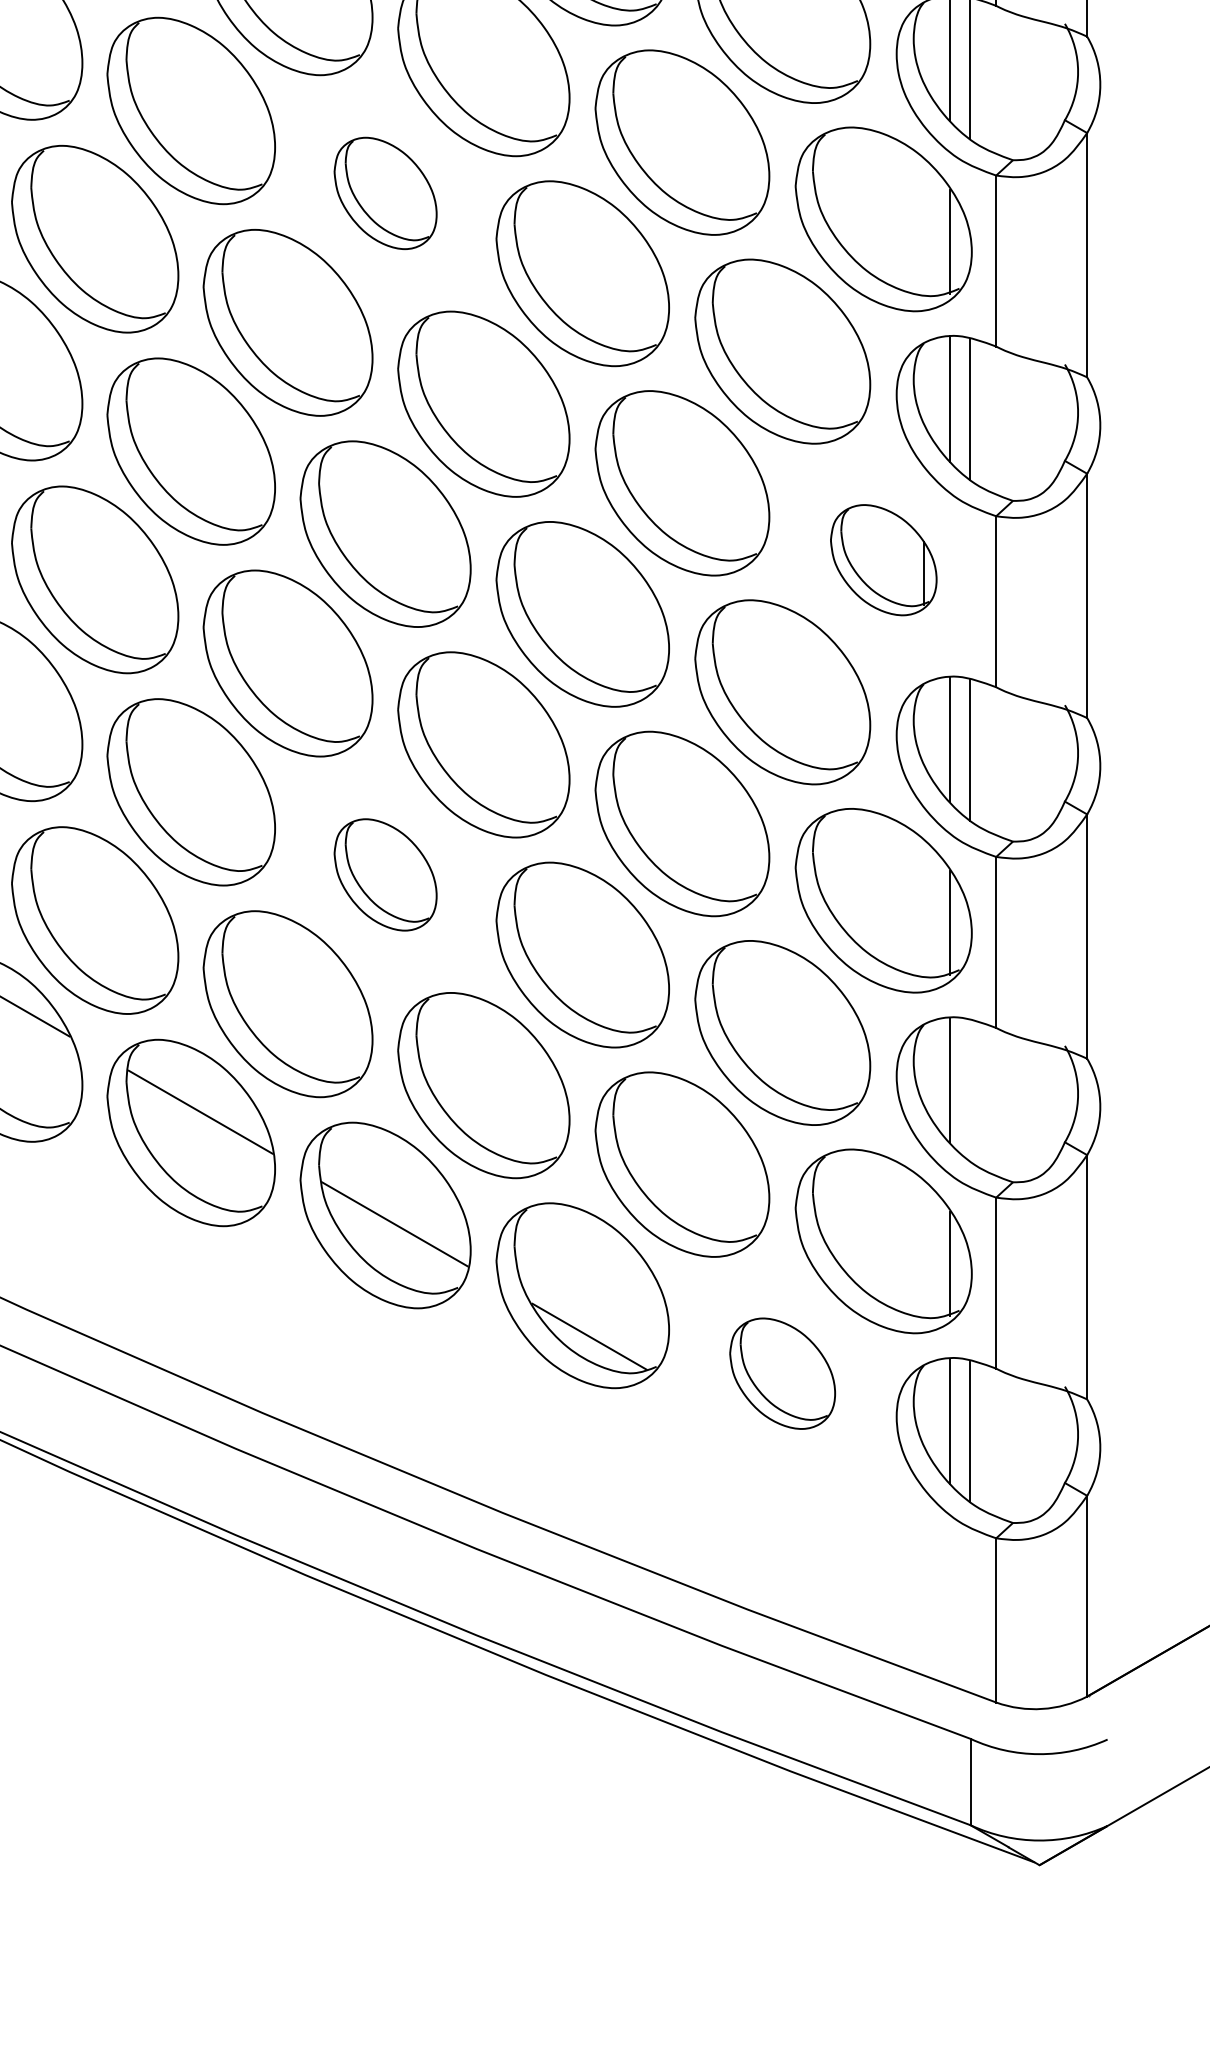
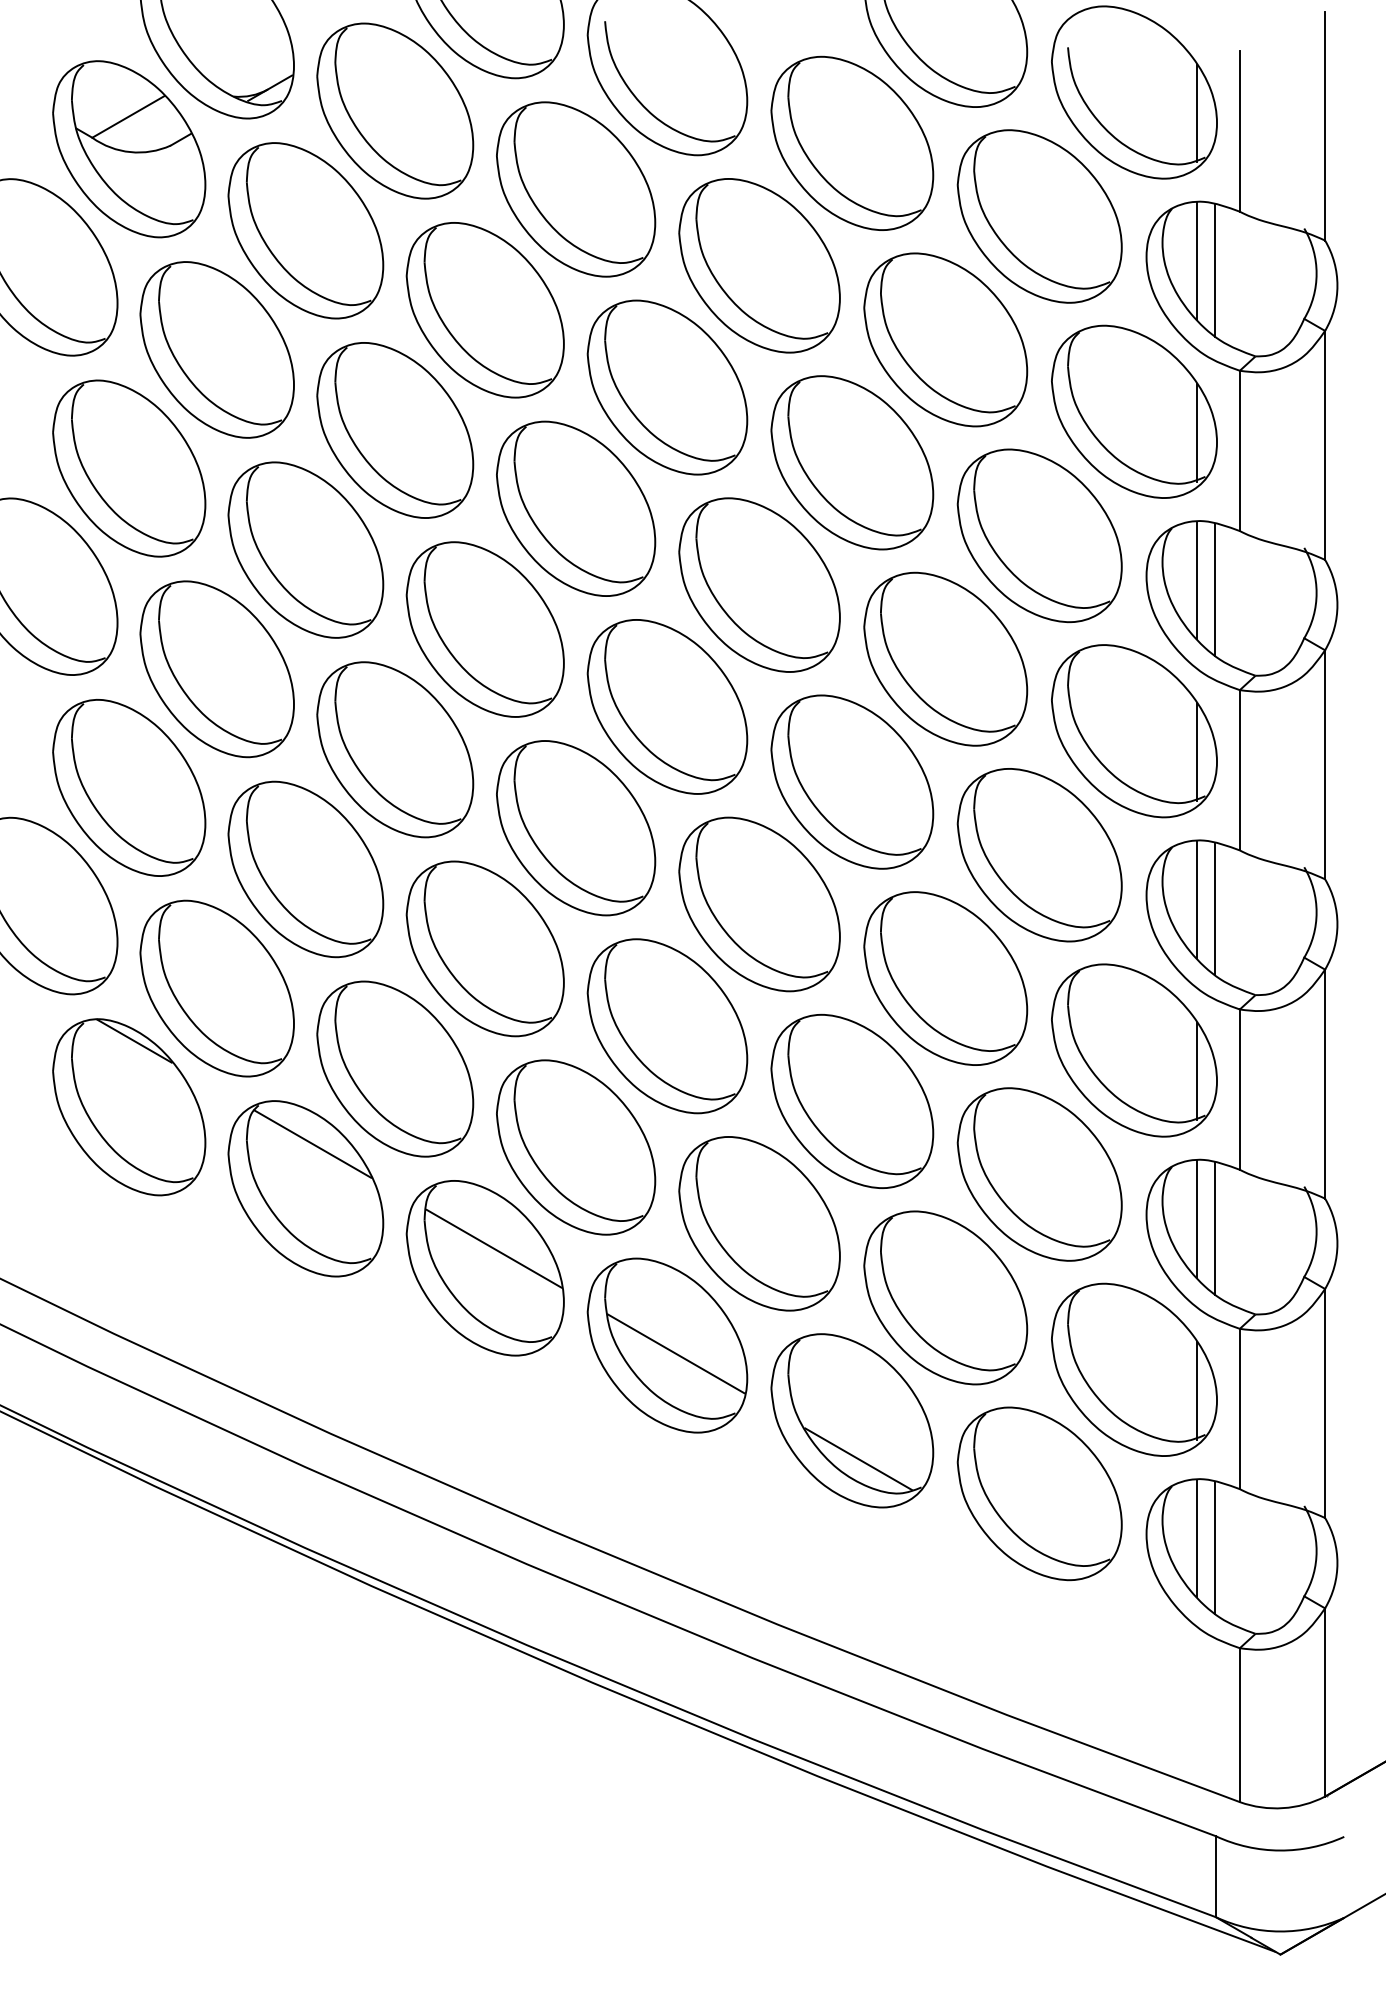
part: (385, 193) -> (667, 387), size x1.67
part: (883, 560) -> (1134, 731), size x1.67
part: (385, 875) -> (667, 1026), size x1.67
line: (970, 1090) -> (1215, 1228), added
part: (782, 1373) -> (1039, 1493), size x1.67

